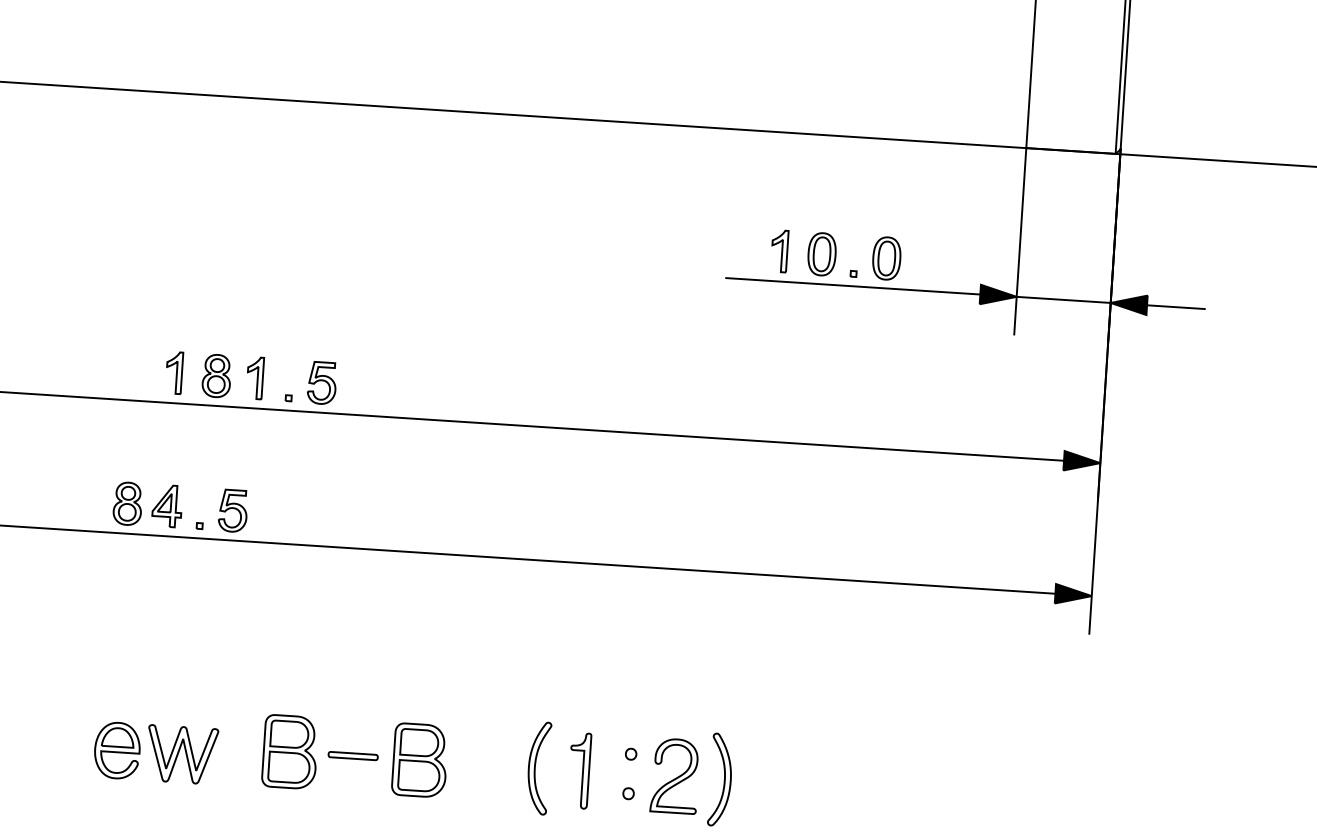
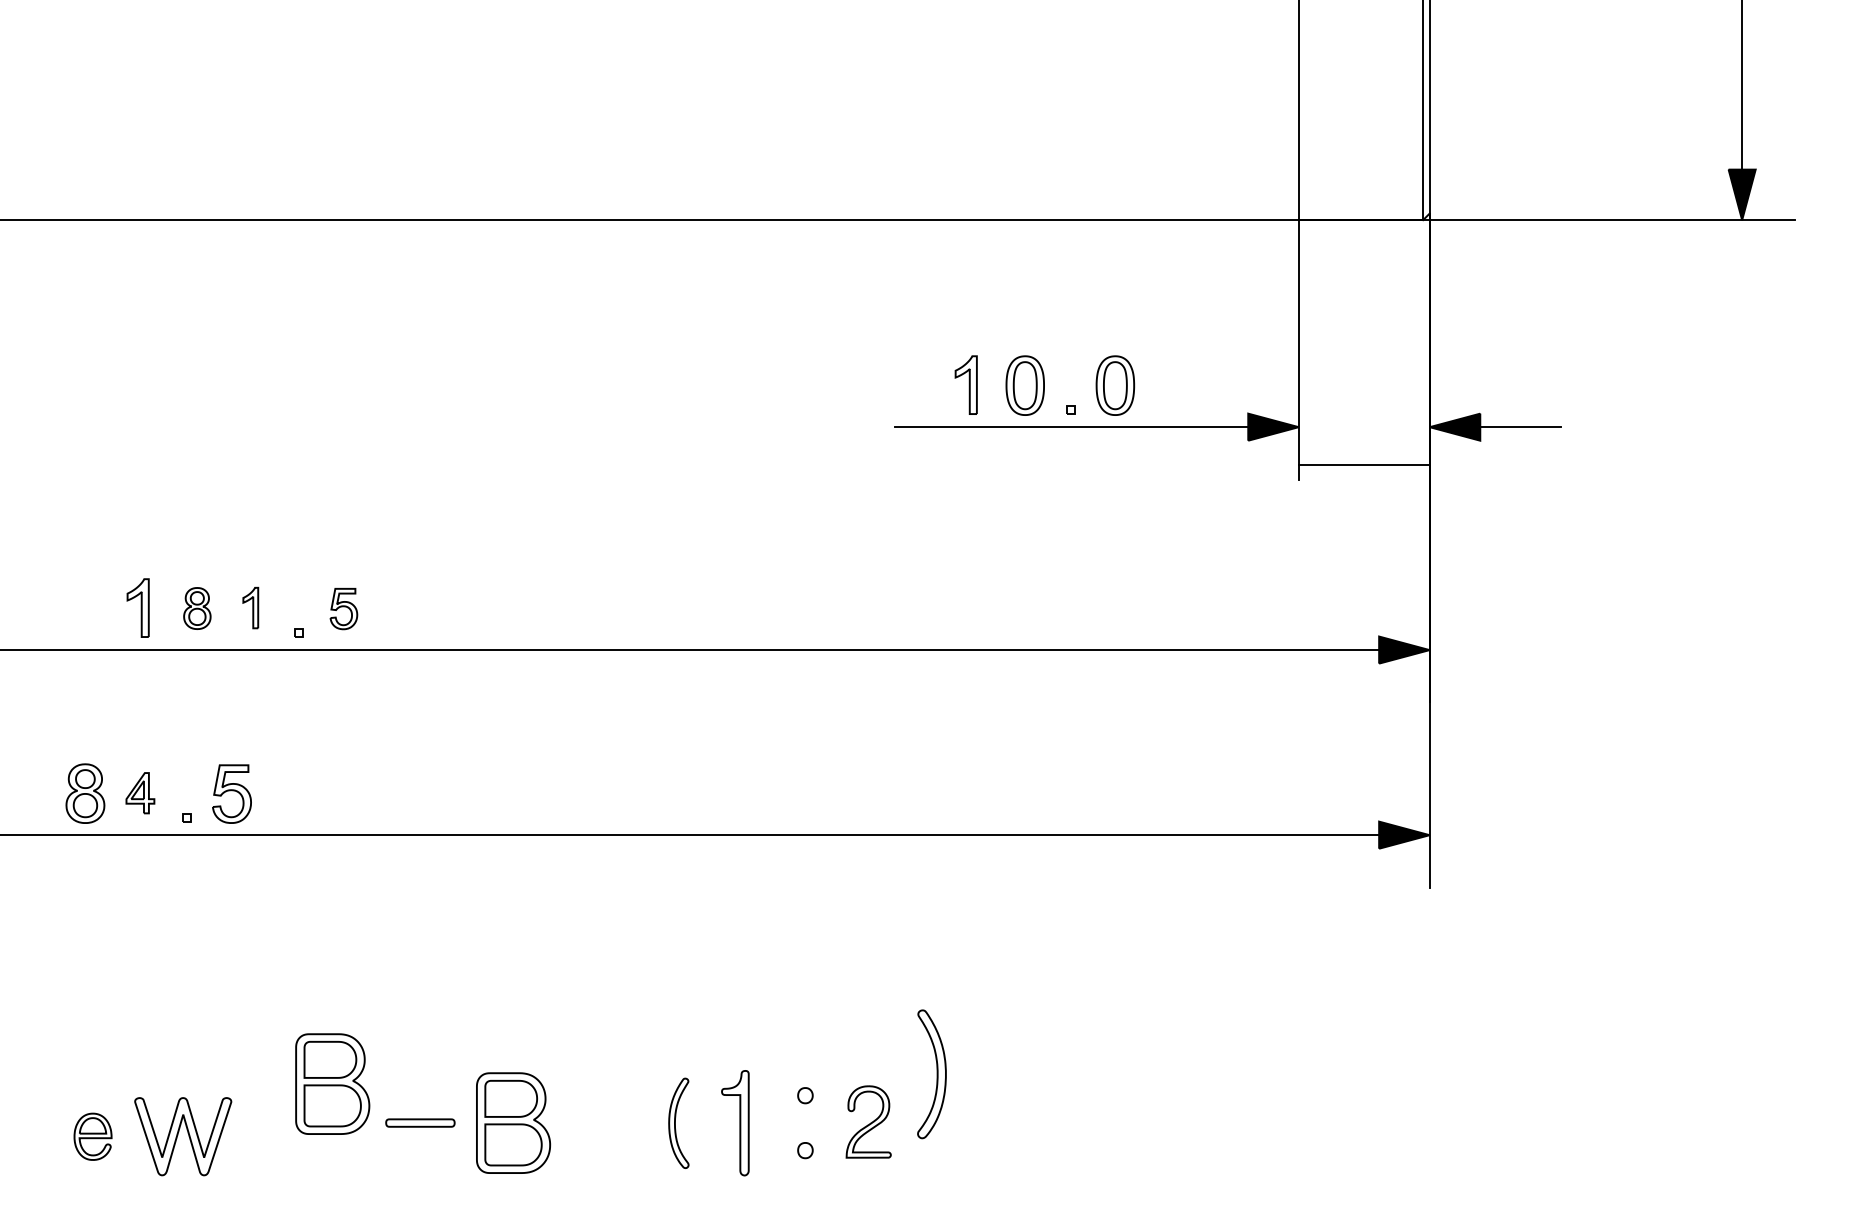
line: (1063, 300) -> (1363, 465), moved
part: (216, 375) -> (197, 608), size x0.7
part: (255, 377) -> (250, 607), size x0.7
part: (321, 382) -> (343, 608), size x0.7
part: (167, 505) -> (140, 792), size x0.7
part: (116, 750) -> (92, 1136), size x0.6
part: (290, 751) -> (332, 1083), moved
part: (538, 768) -> (678, 1123), size x0.7
part: (675, 775) -> (868, 1121), size x0.7
part: (720, 780) -> (931, 1074), moved

